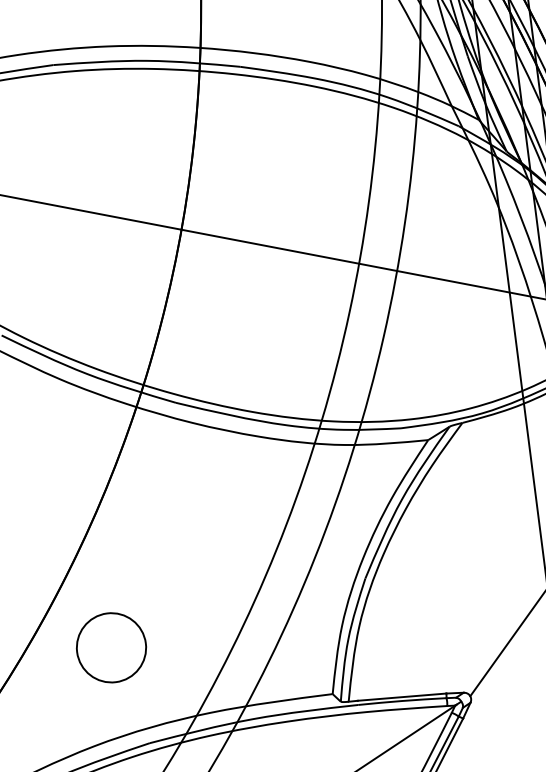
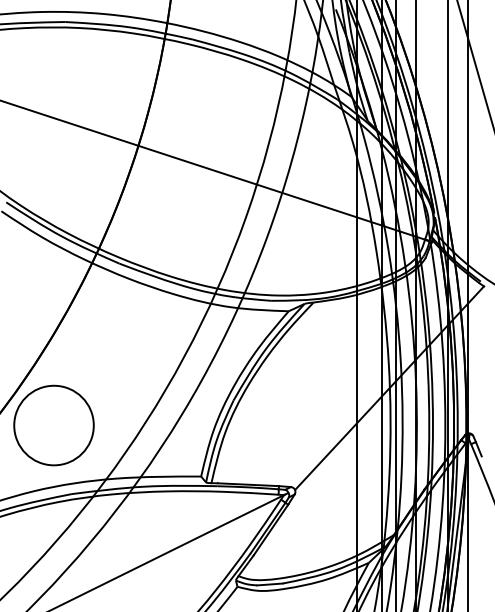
circle: (110, 647) -> (53, 425), size x1.67

